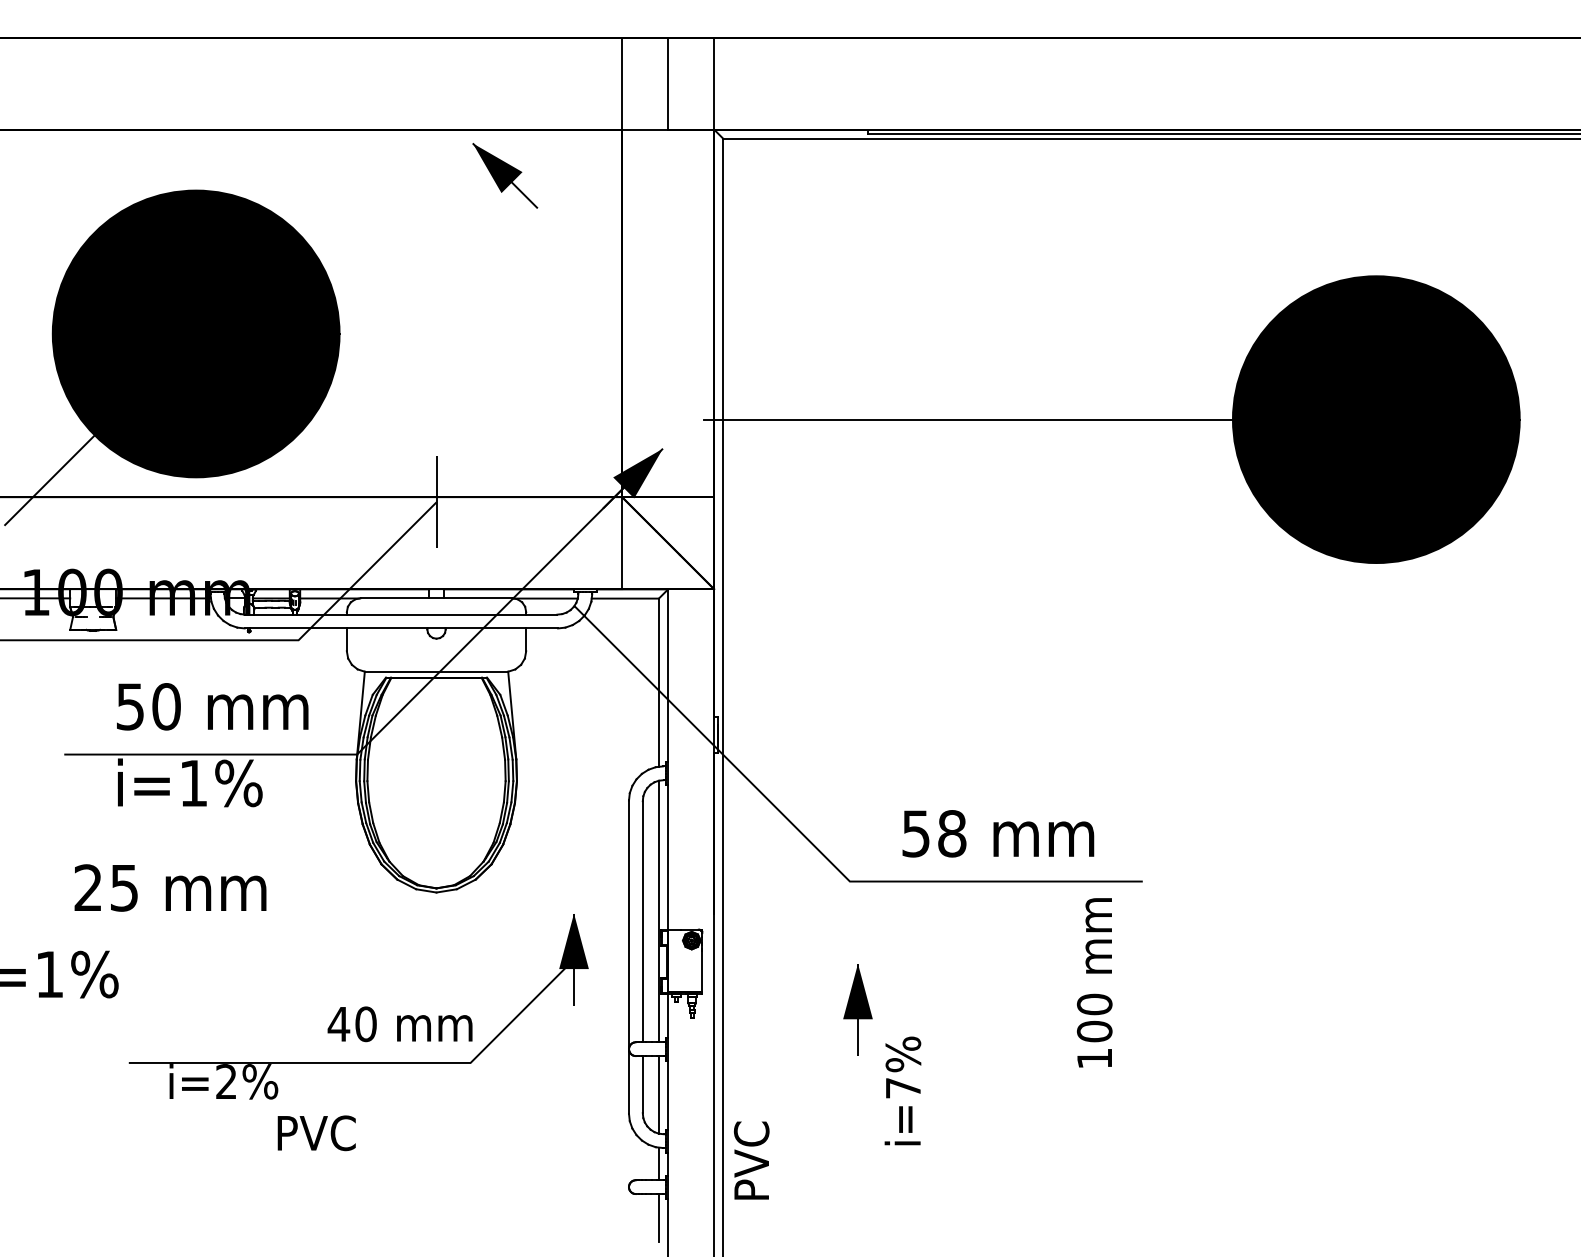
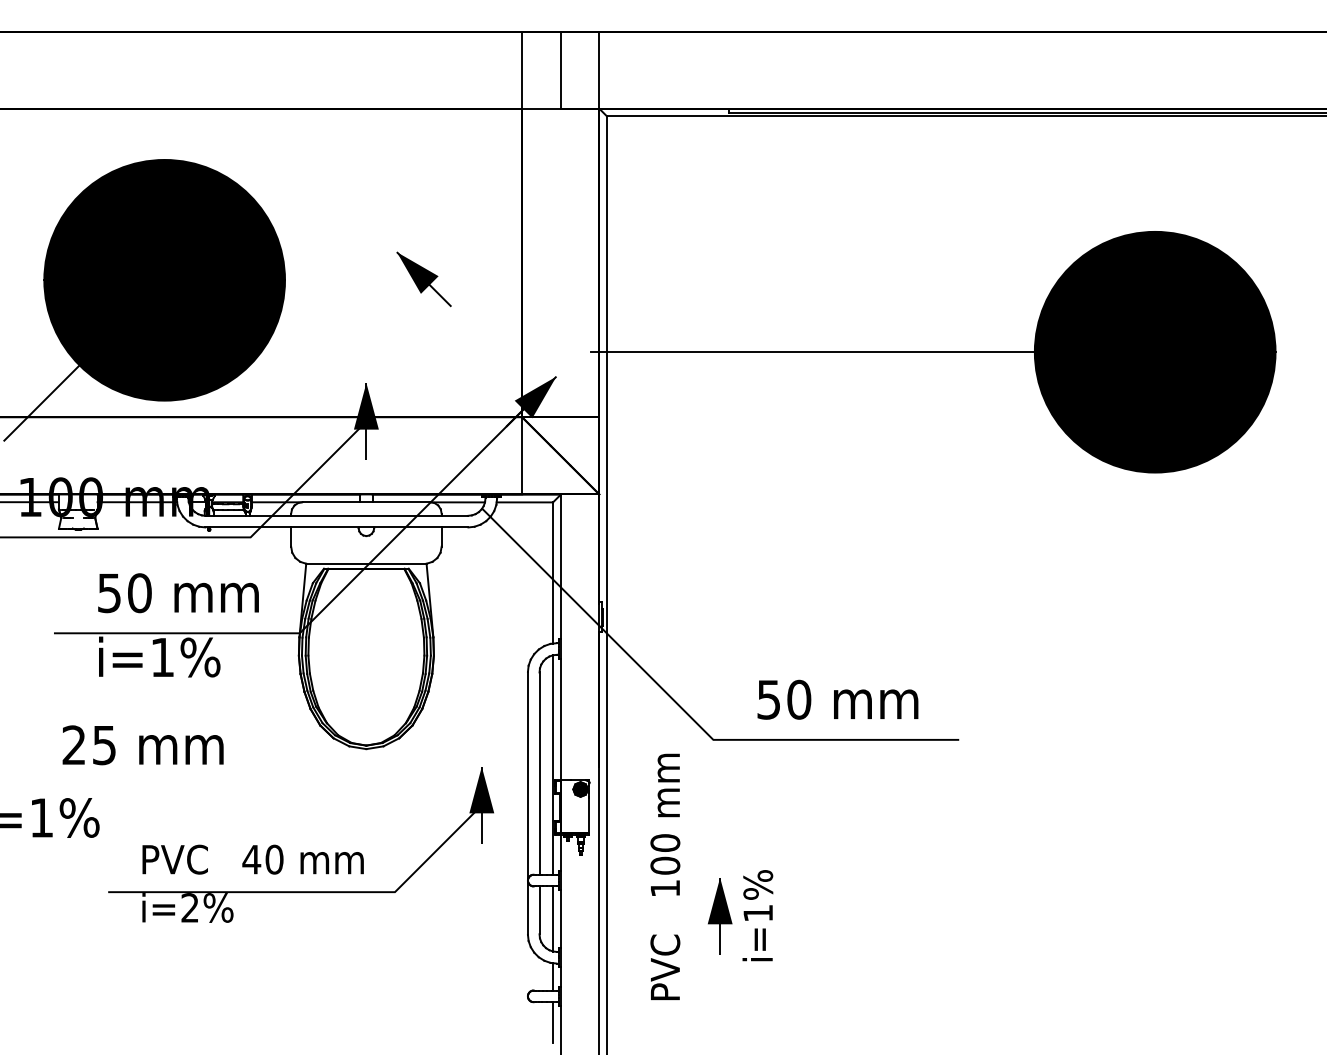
part: (505, 175) -> (424, 279), moved
fill: (436, 483) -> (366, 405), added
text: (952, 833) -> (799, 699), 58 -> 50
text: (1094, 982) -> (665, 824), moved
part: (857, 1009) -> (719, 916), moved
text: (399, 1024) -> (302, 859), moved
text: (903, 1088) -> (758, 913), i=7% -> i=1%
text: (316, 1133) -> (175, 859), moved
text: (751, 1160) -> (665, 967), moved

